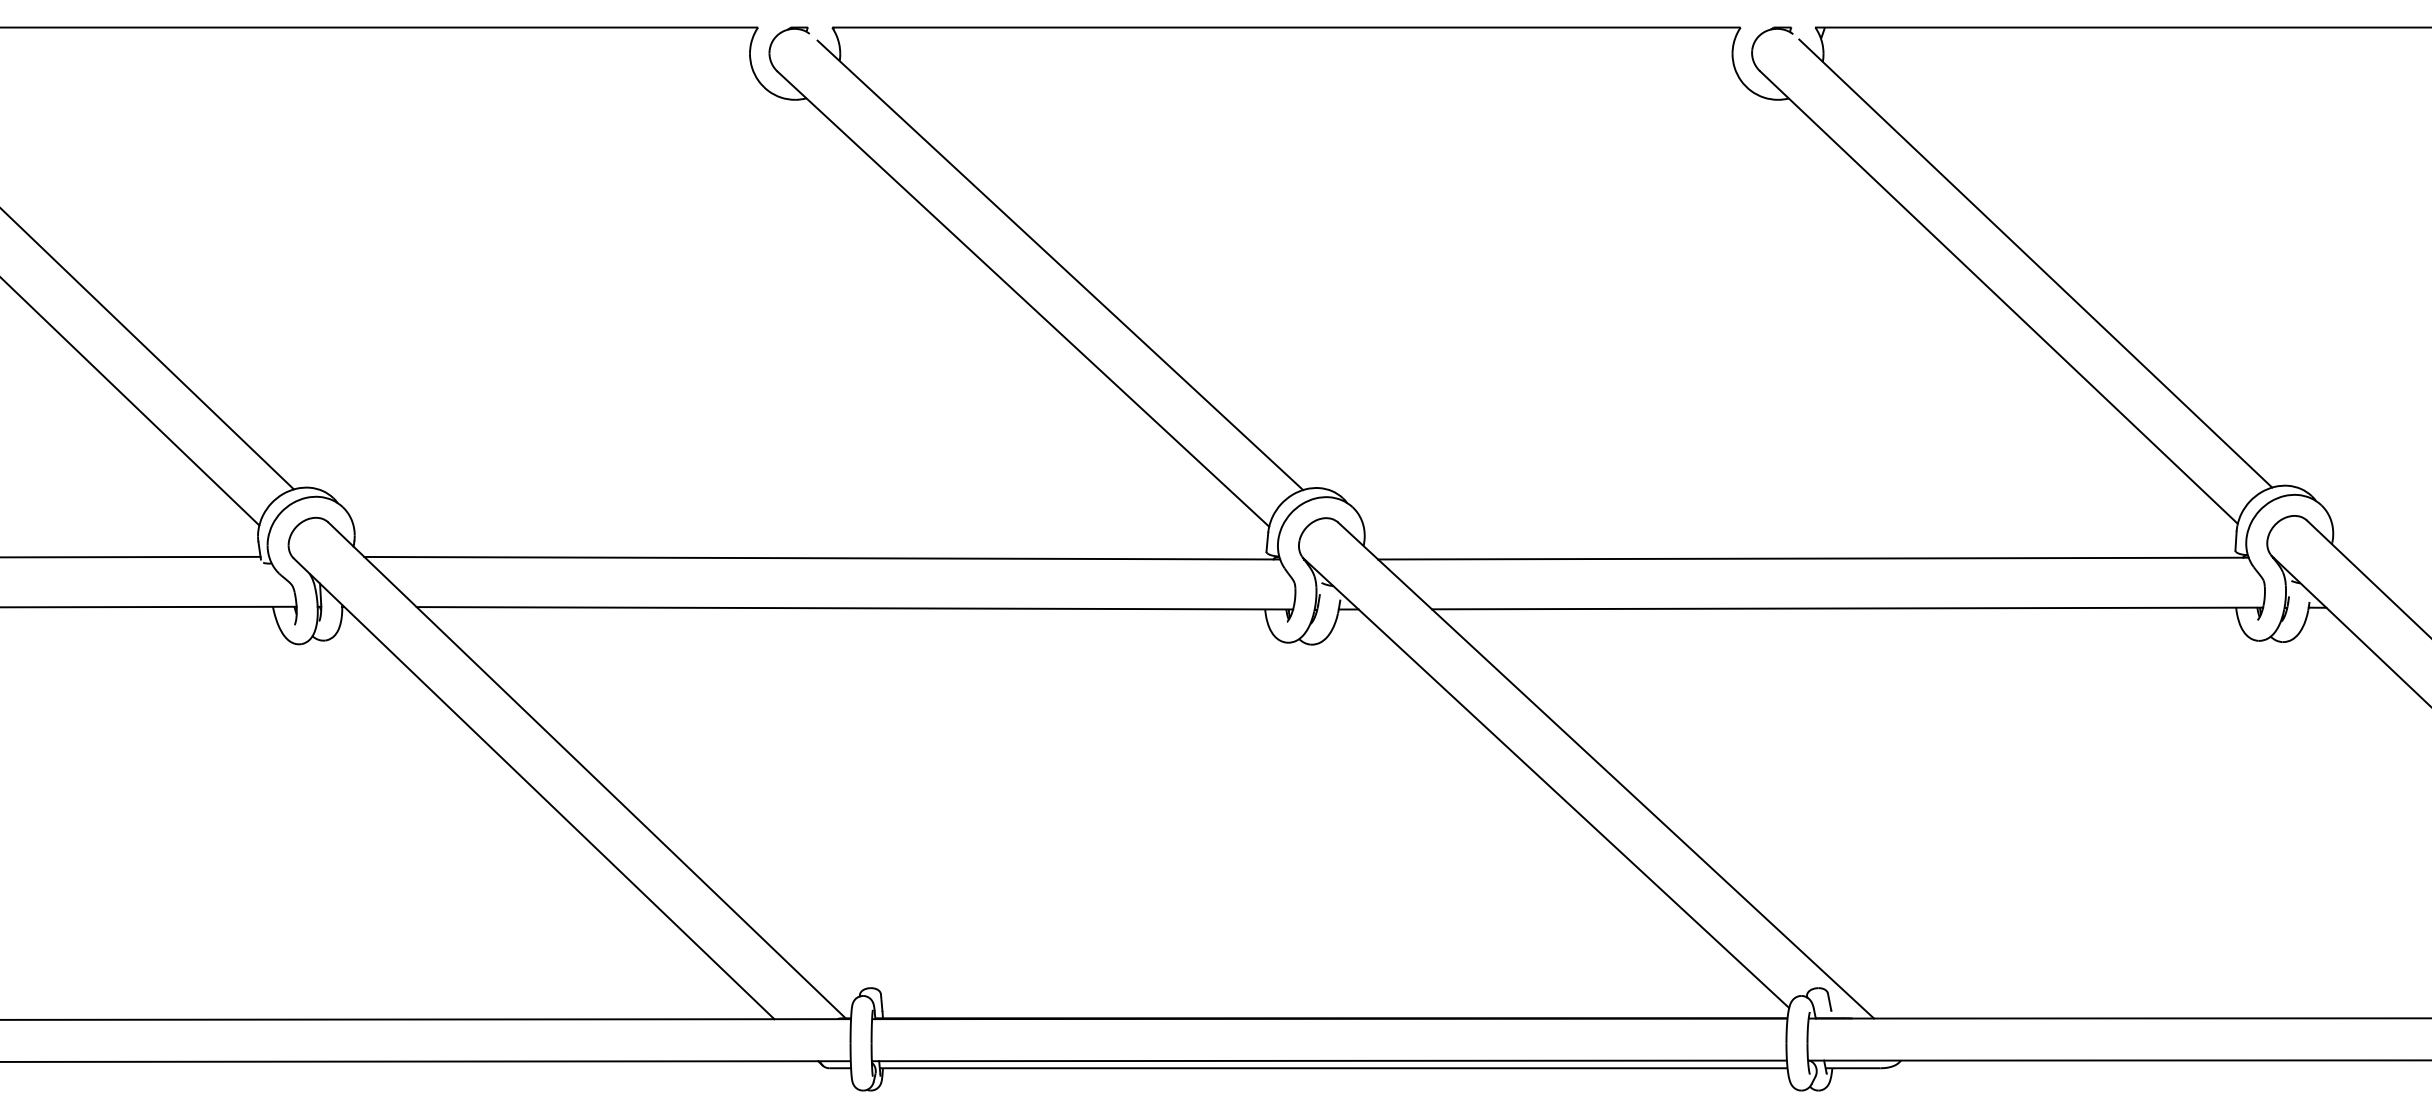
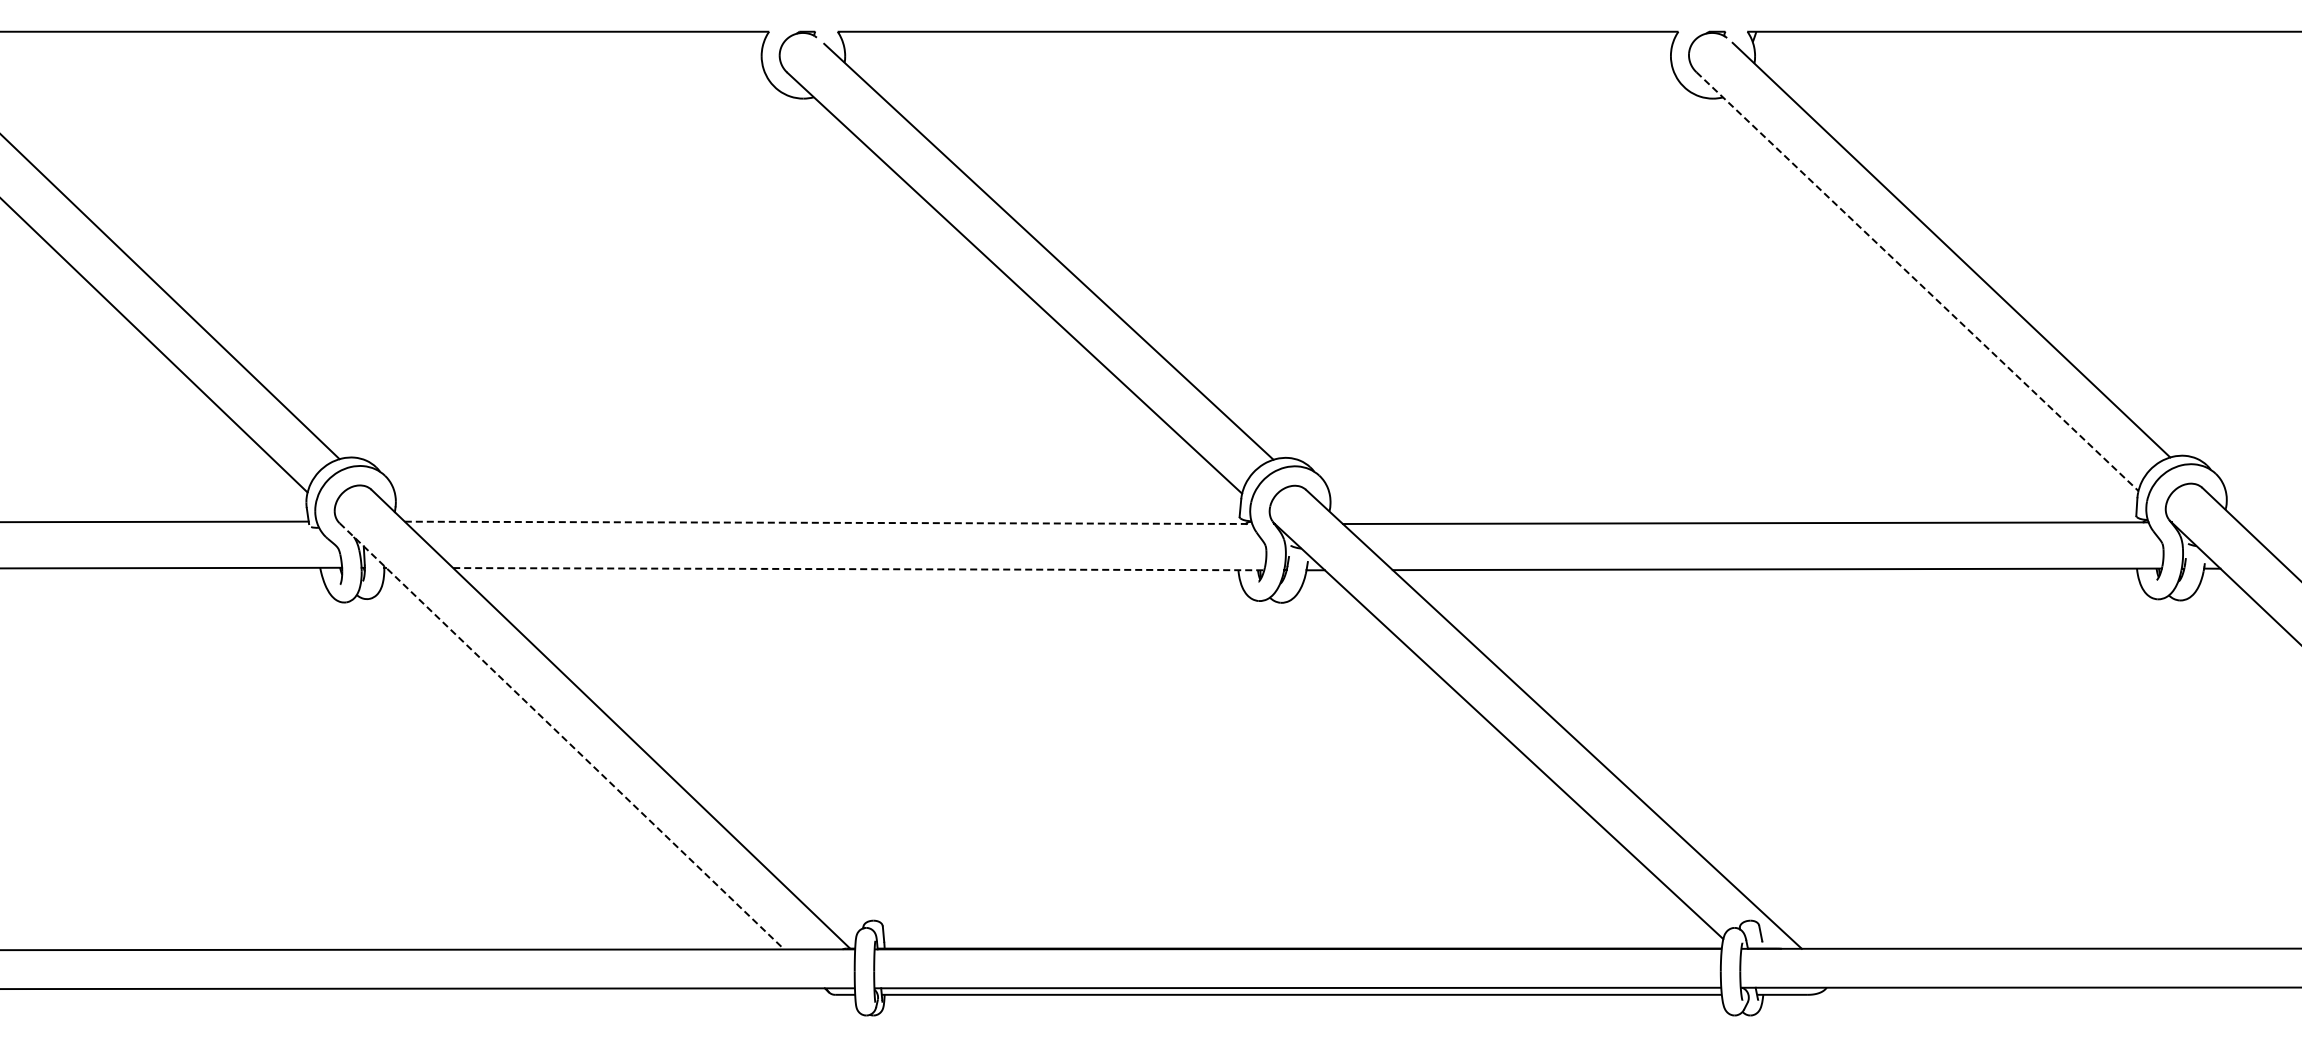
line: (1999, 297) -> (1917, 281), solid -> dashed
line: (822, 557) -> (828, 522), solid -> dashed
line: (854, 608) -> (858, 569), solid -> dashed
line: (533, 789) -> (561, 736), solid -> dashed

